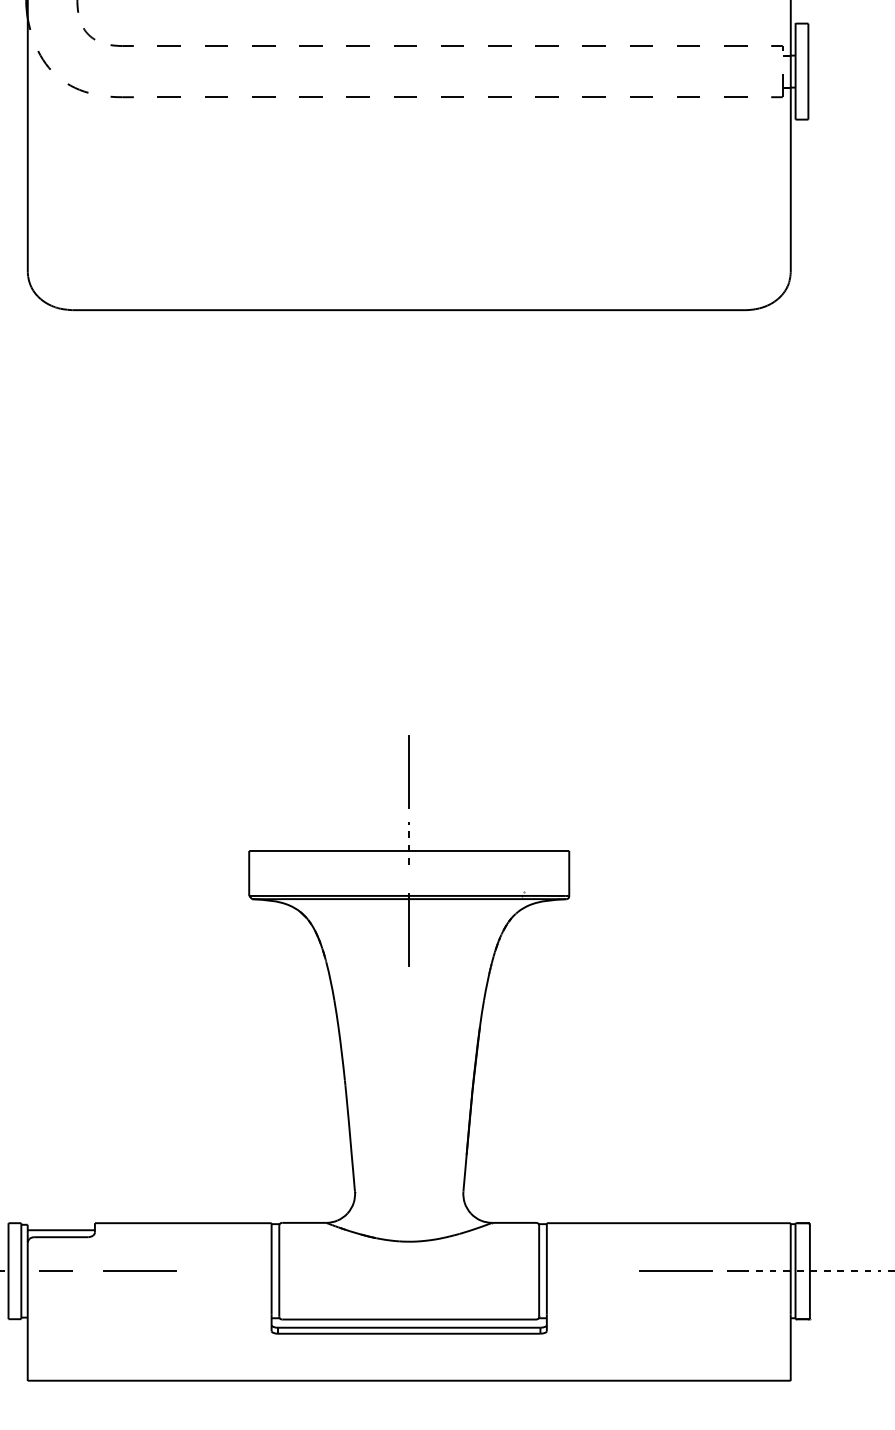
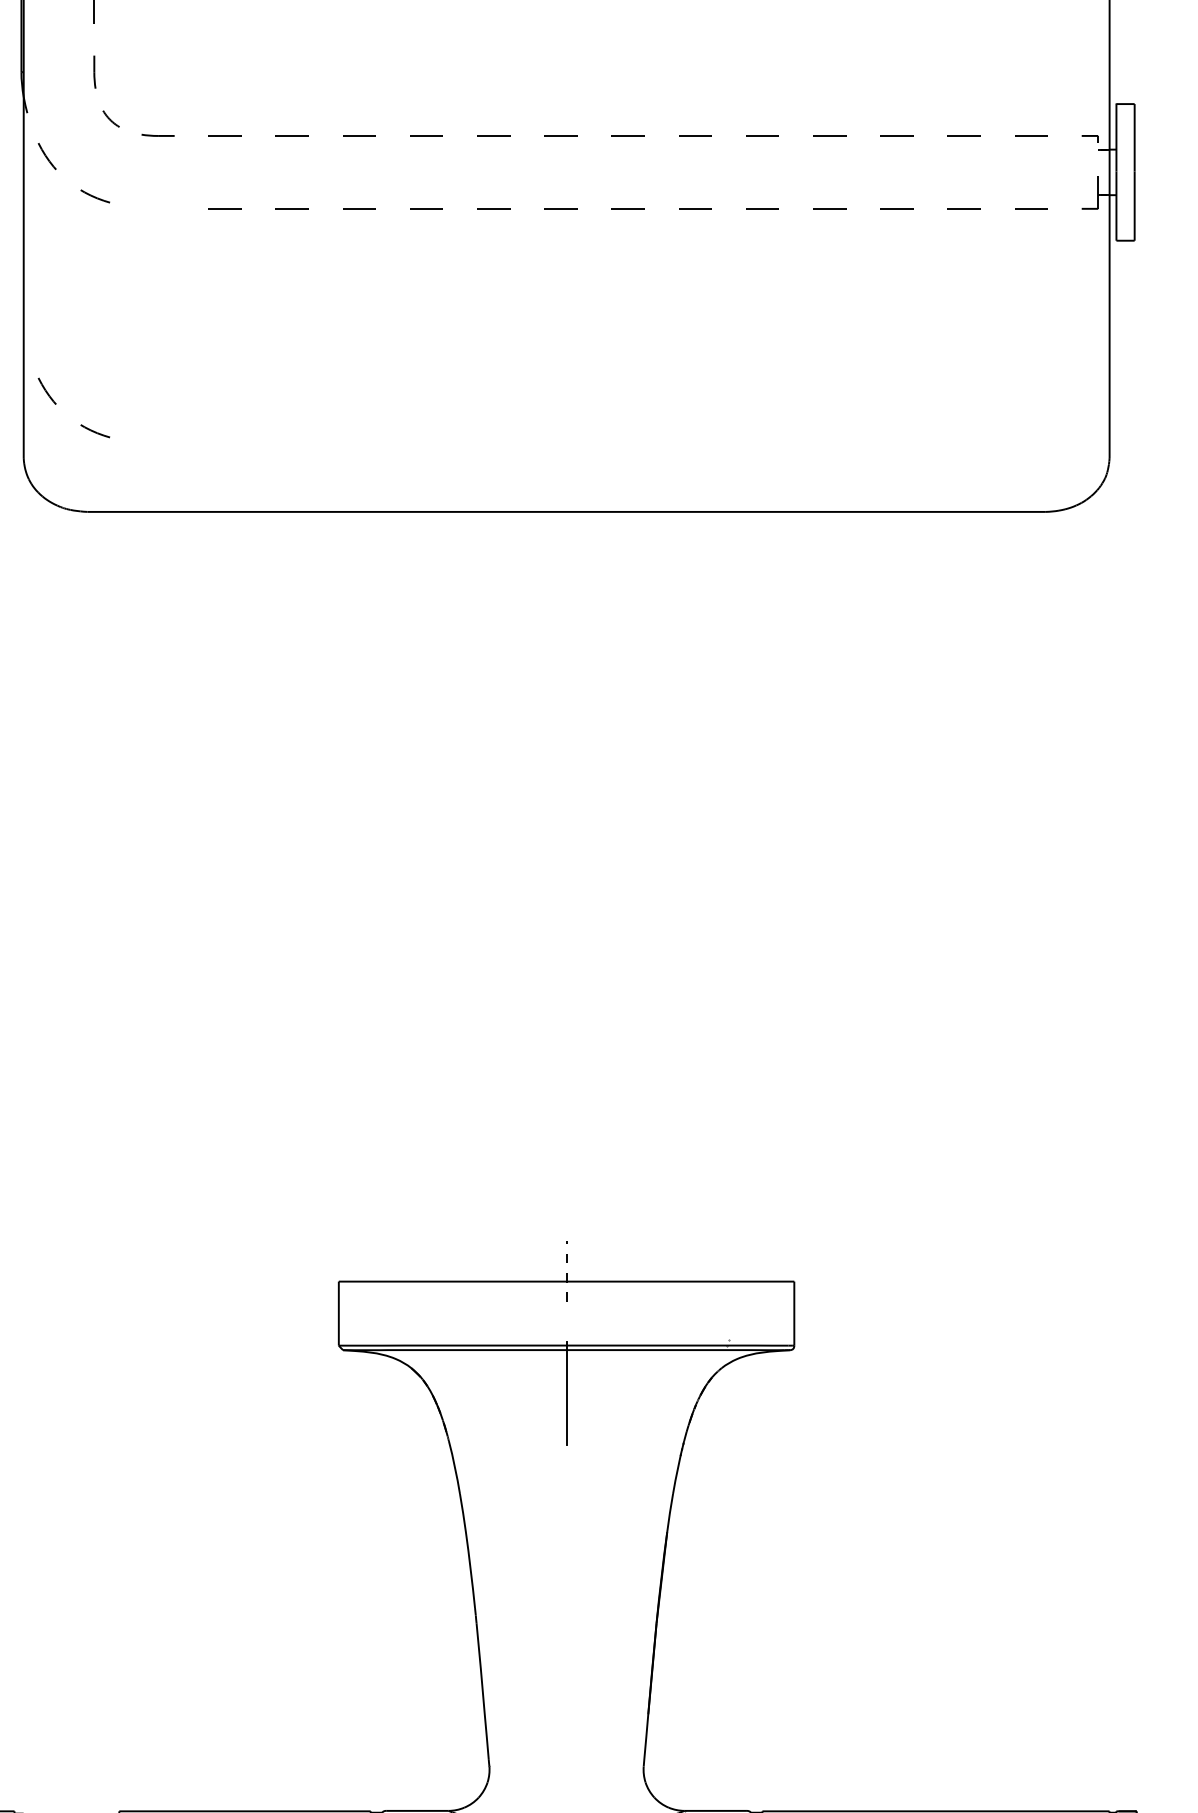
line: (121, 96) -> (157, 207), removed
curve: (50, 234) -> (56, 404), added
line: (409, 772) -> (566, 1169), removed

